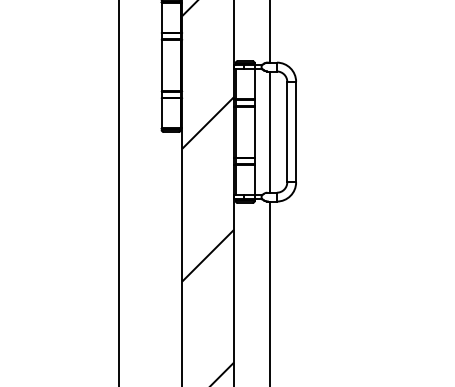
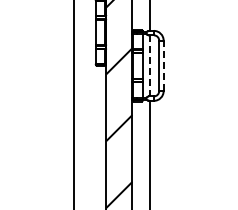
line: (270, 131) -> (150, 65), solid -> dashed
line: (295, 131) -> (163, 65), solid -> dashed

